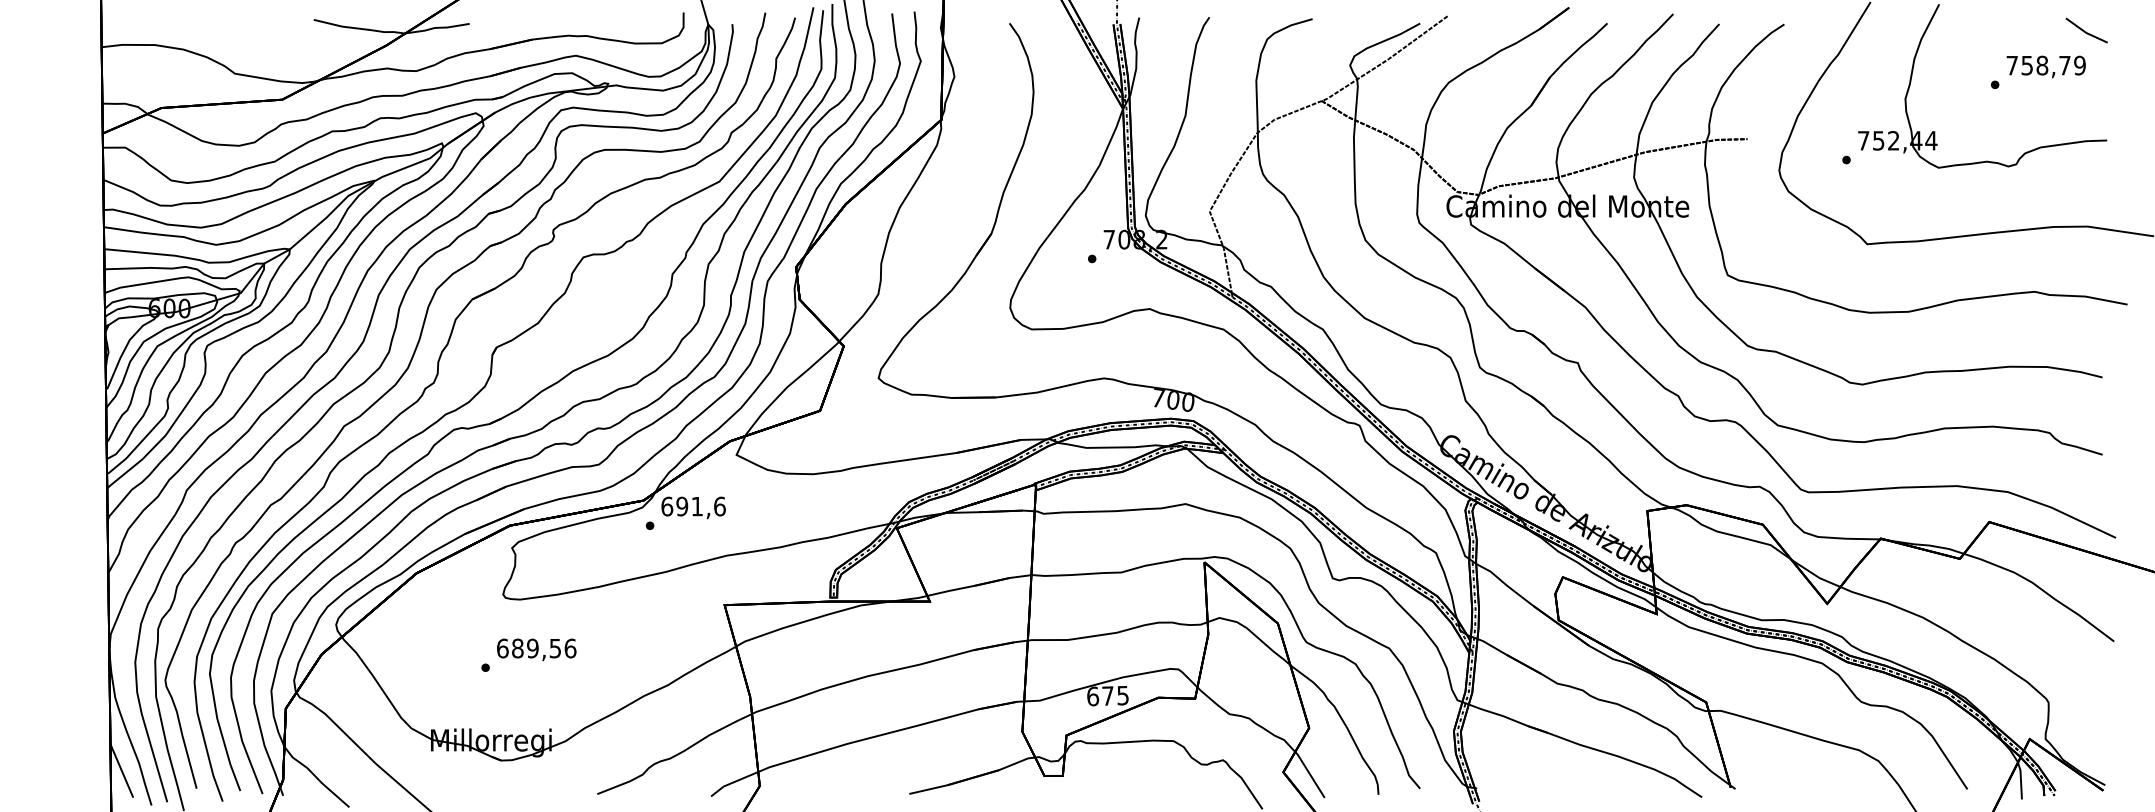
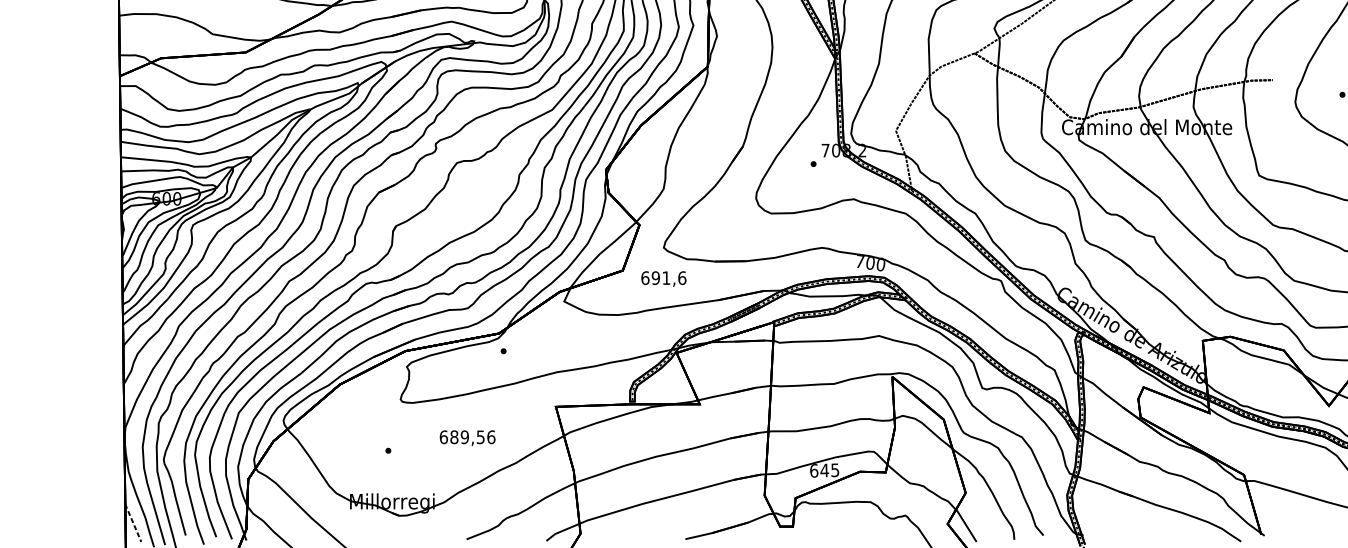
text: (693, 507) -> (663, 278), moved
text: (536, 649) -> (467, 437), moved
text: (1107, 695) -> (824, 470), 675 -> 645
line: (121, 770) -> (133, 522), solid -> dashed

